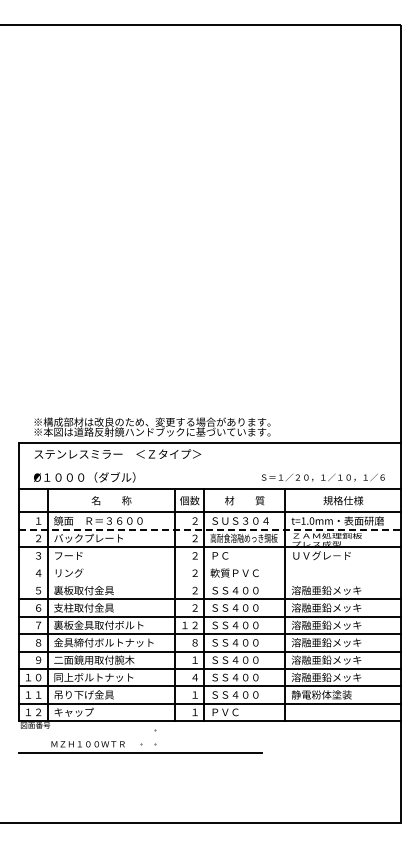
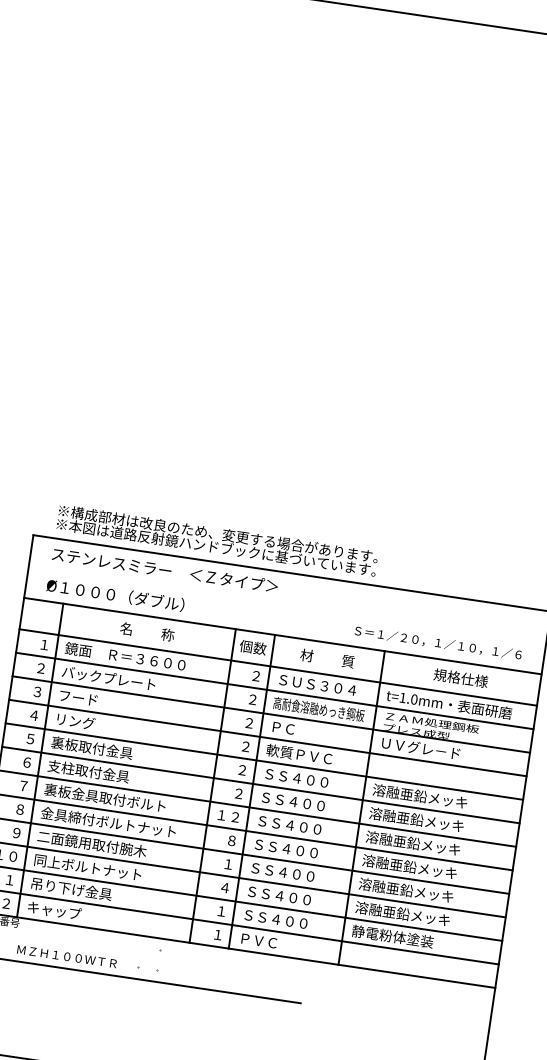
line: (210, 529) -> (275, 690), dashed -> solid
line: (209, 564) -> (267, 737), added
line: (209, 581) -> (263, 760), added

